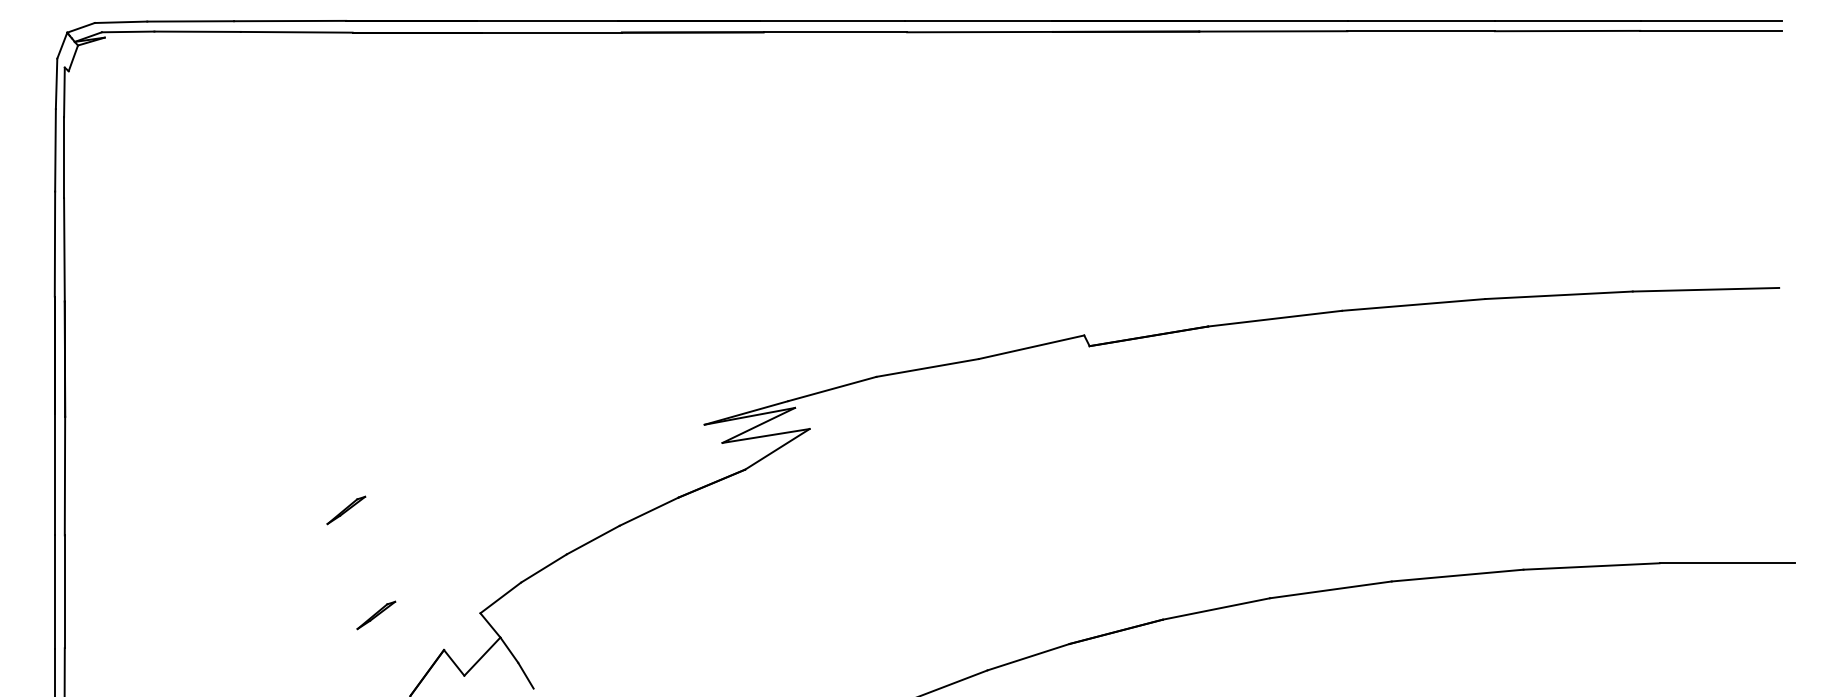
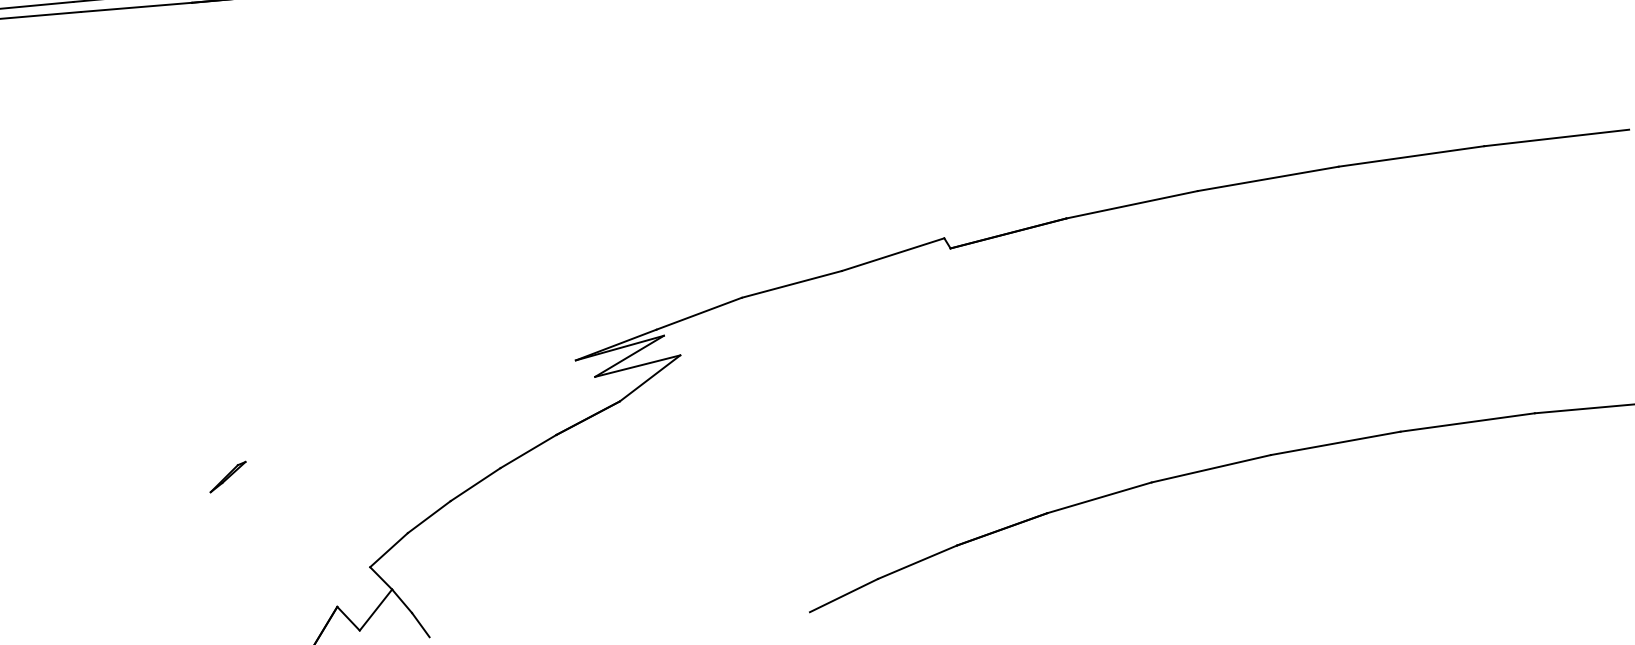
part: (376, 615) -> (267, 578), removed

